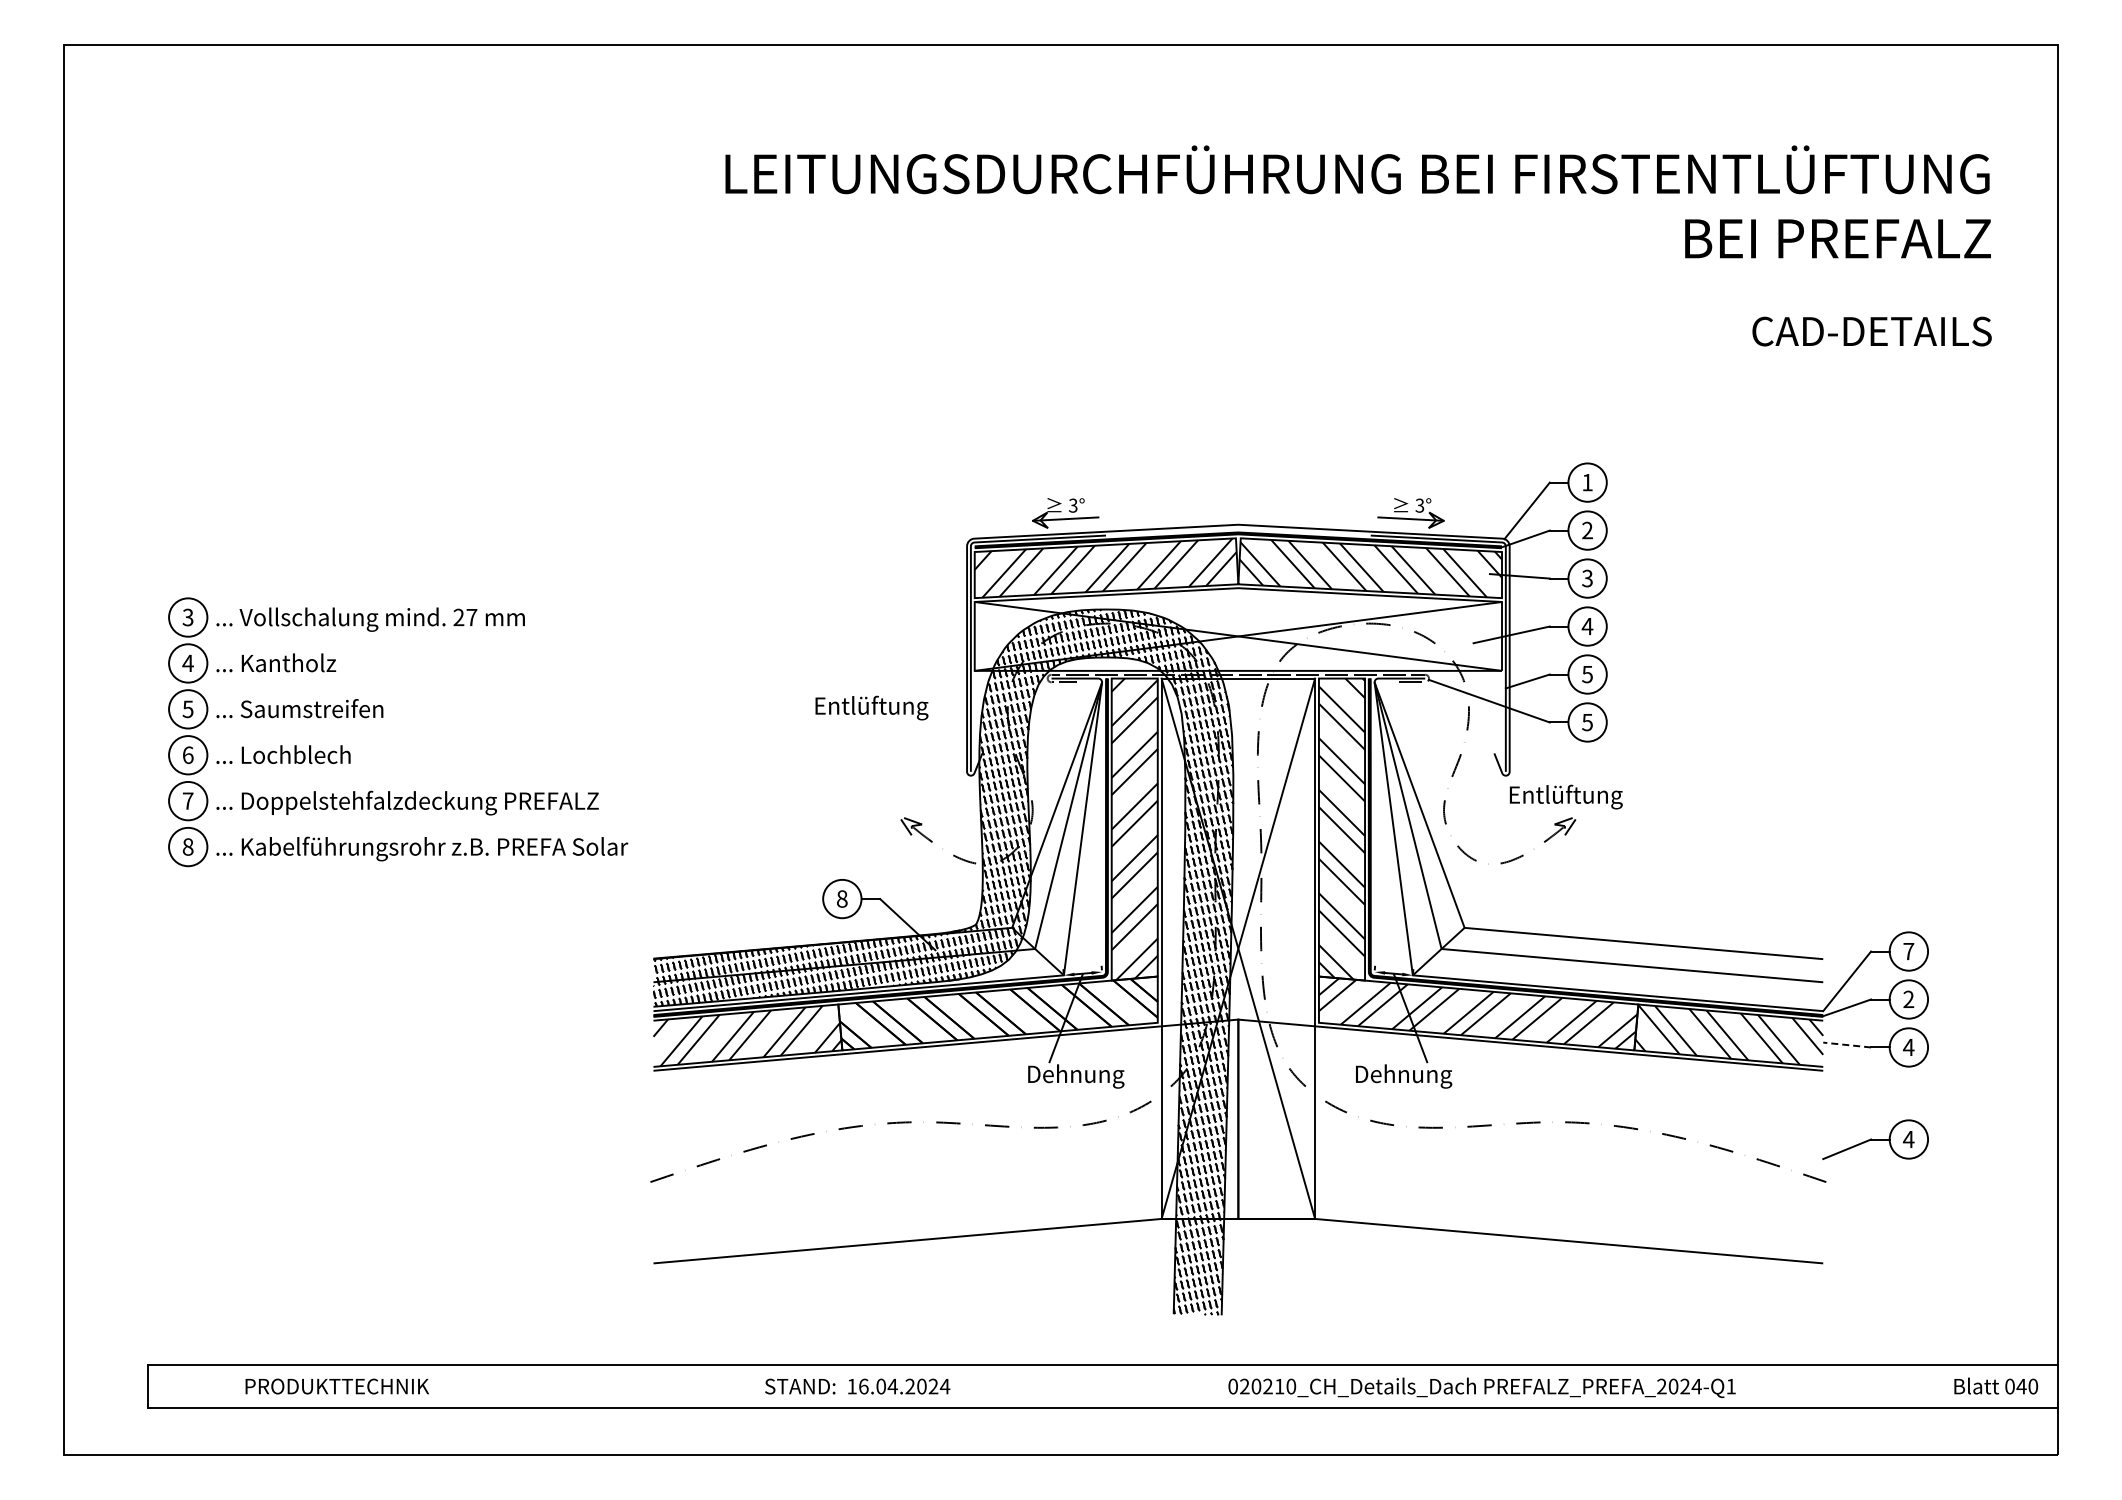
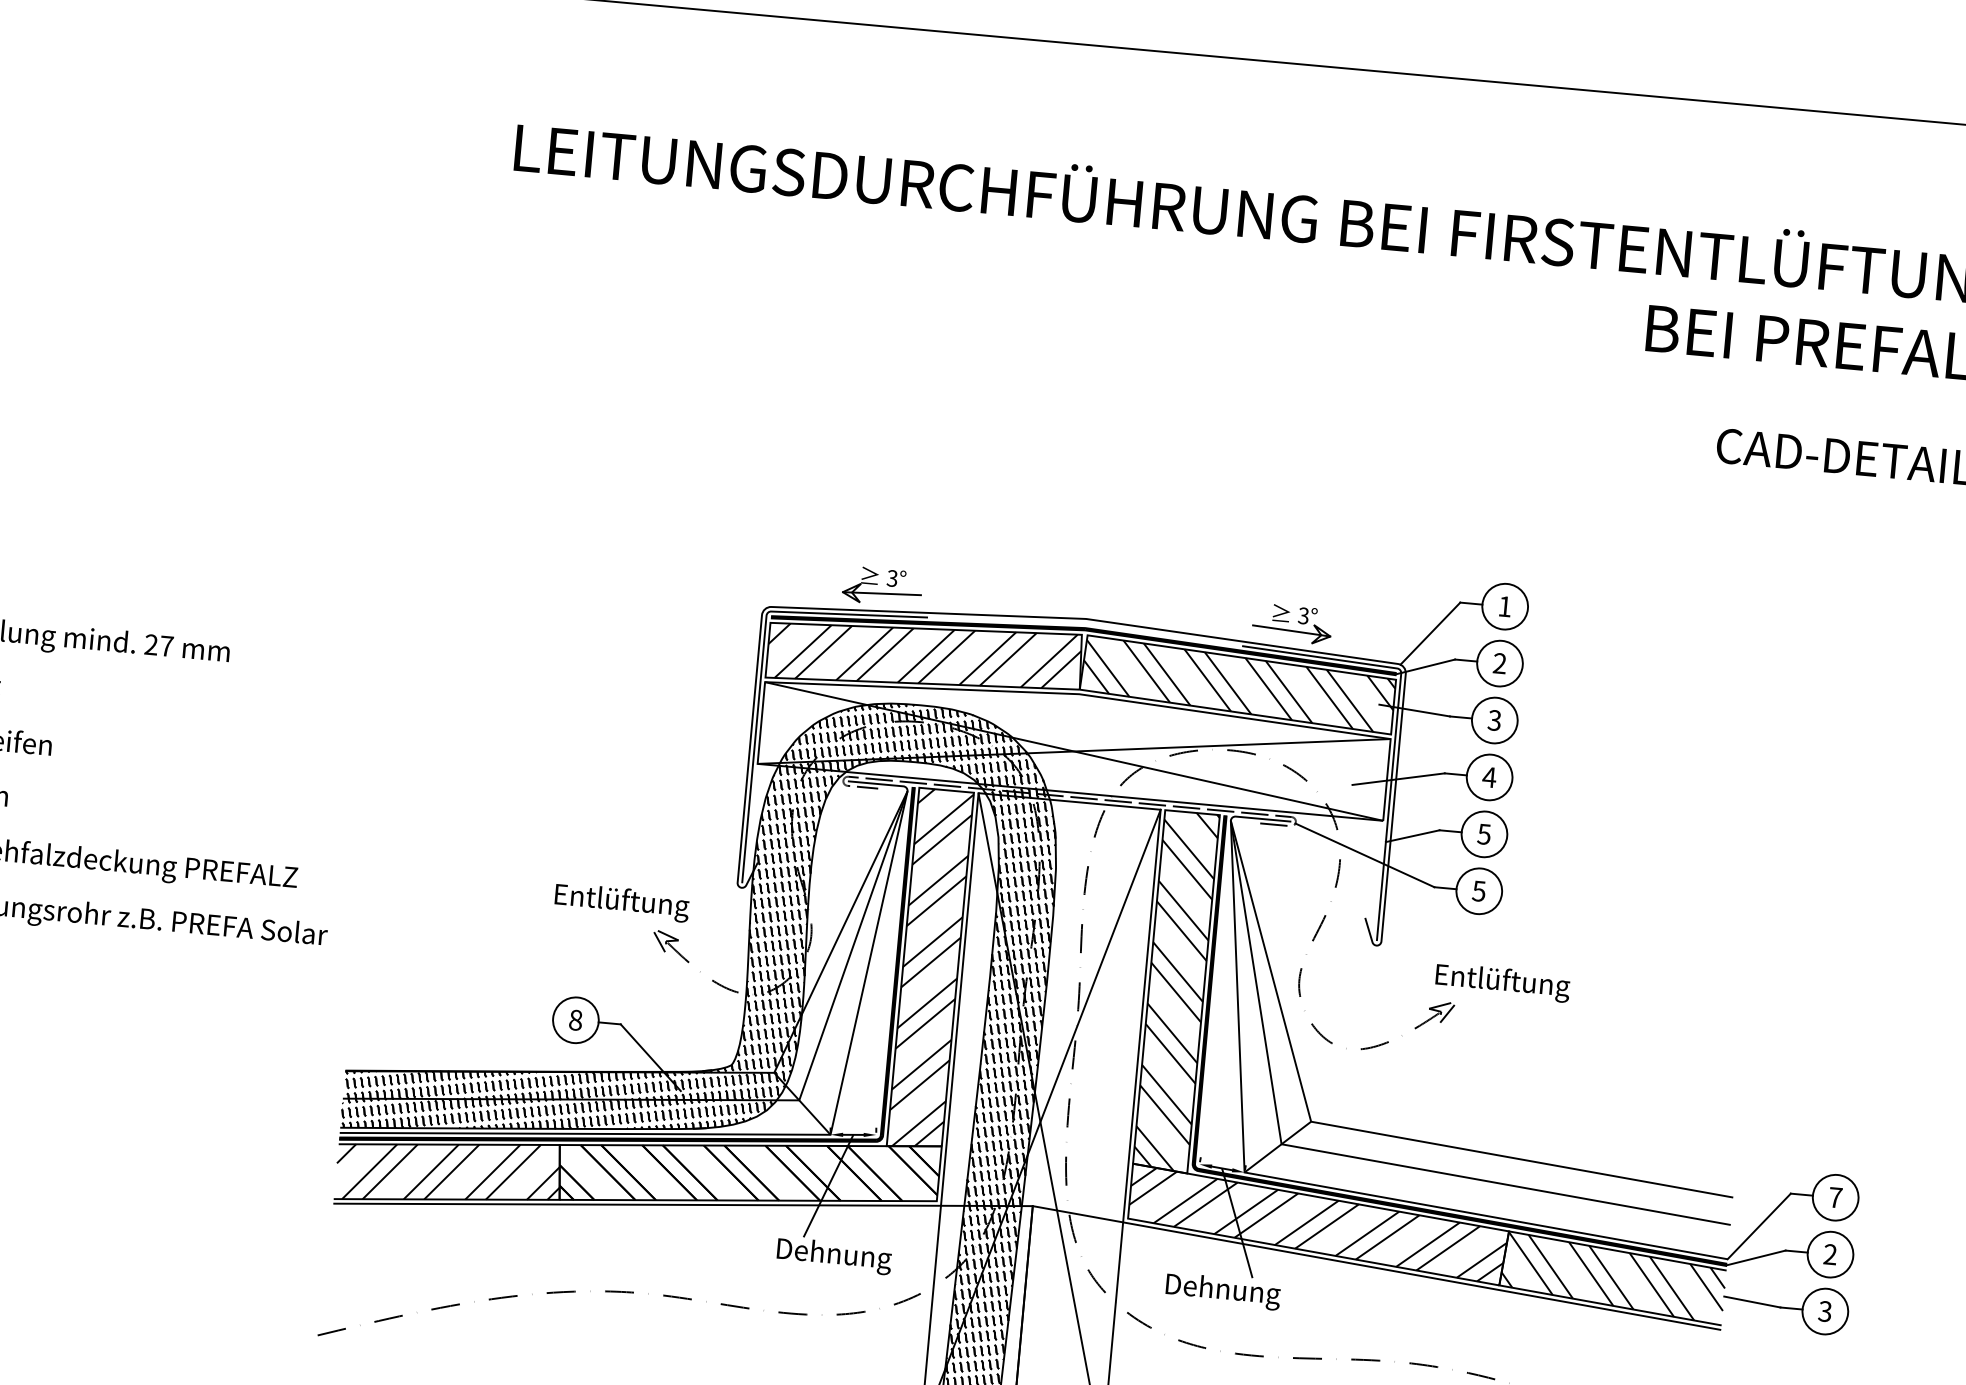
text: (871, 707) -> (621, 901), moved
text: (1566, 796) -> (1503, 982), moved
line: (1846, 1044) -> (1751, 1301), dashed -> solid
text: (1908, 1047) -> (1824, 1311), 4 -> 3

